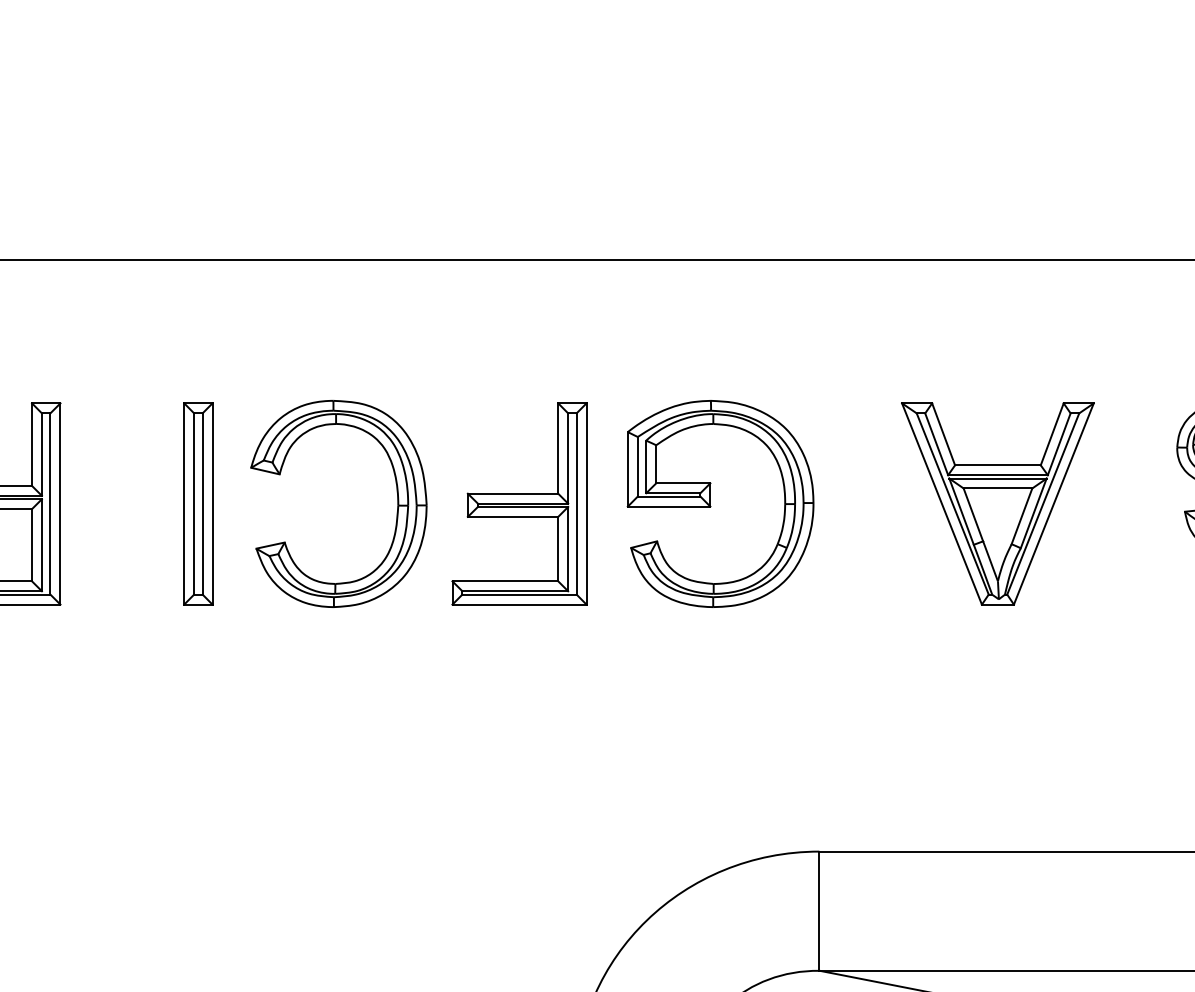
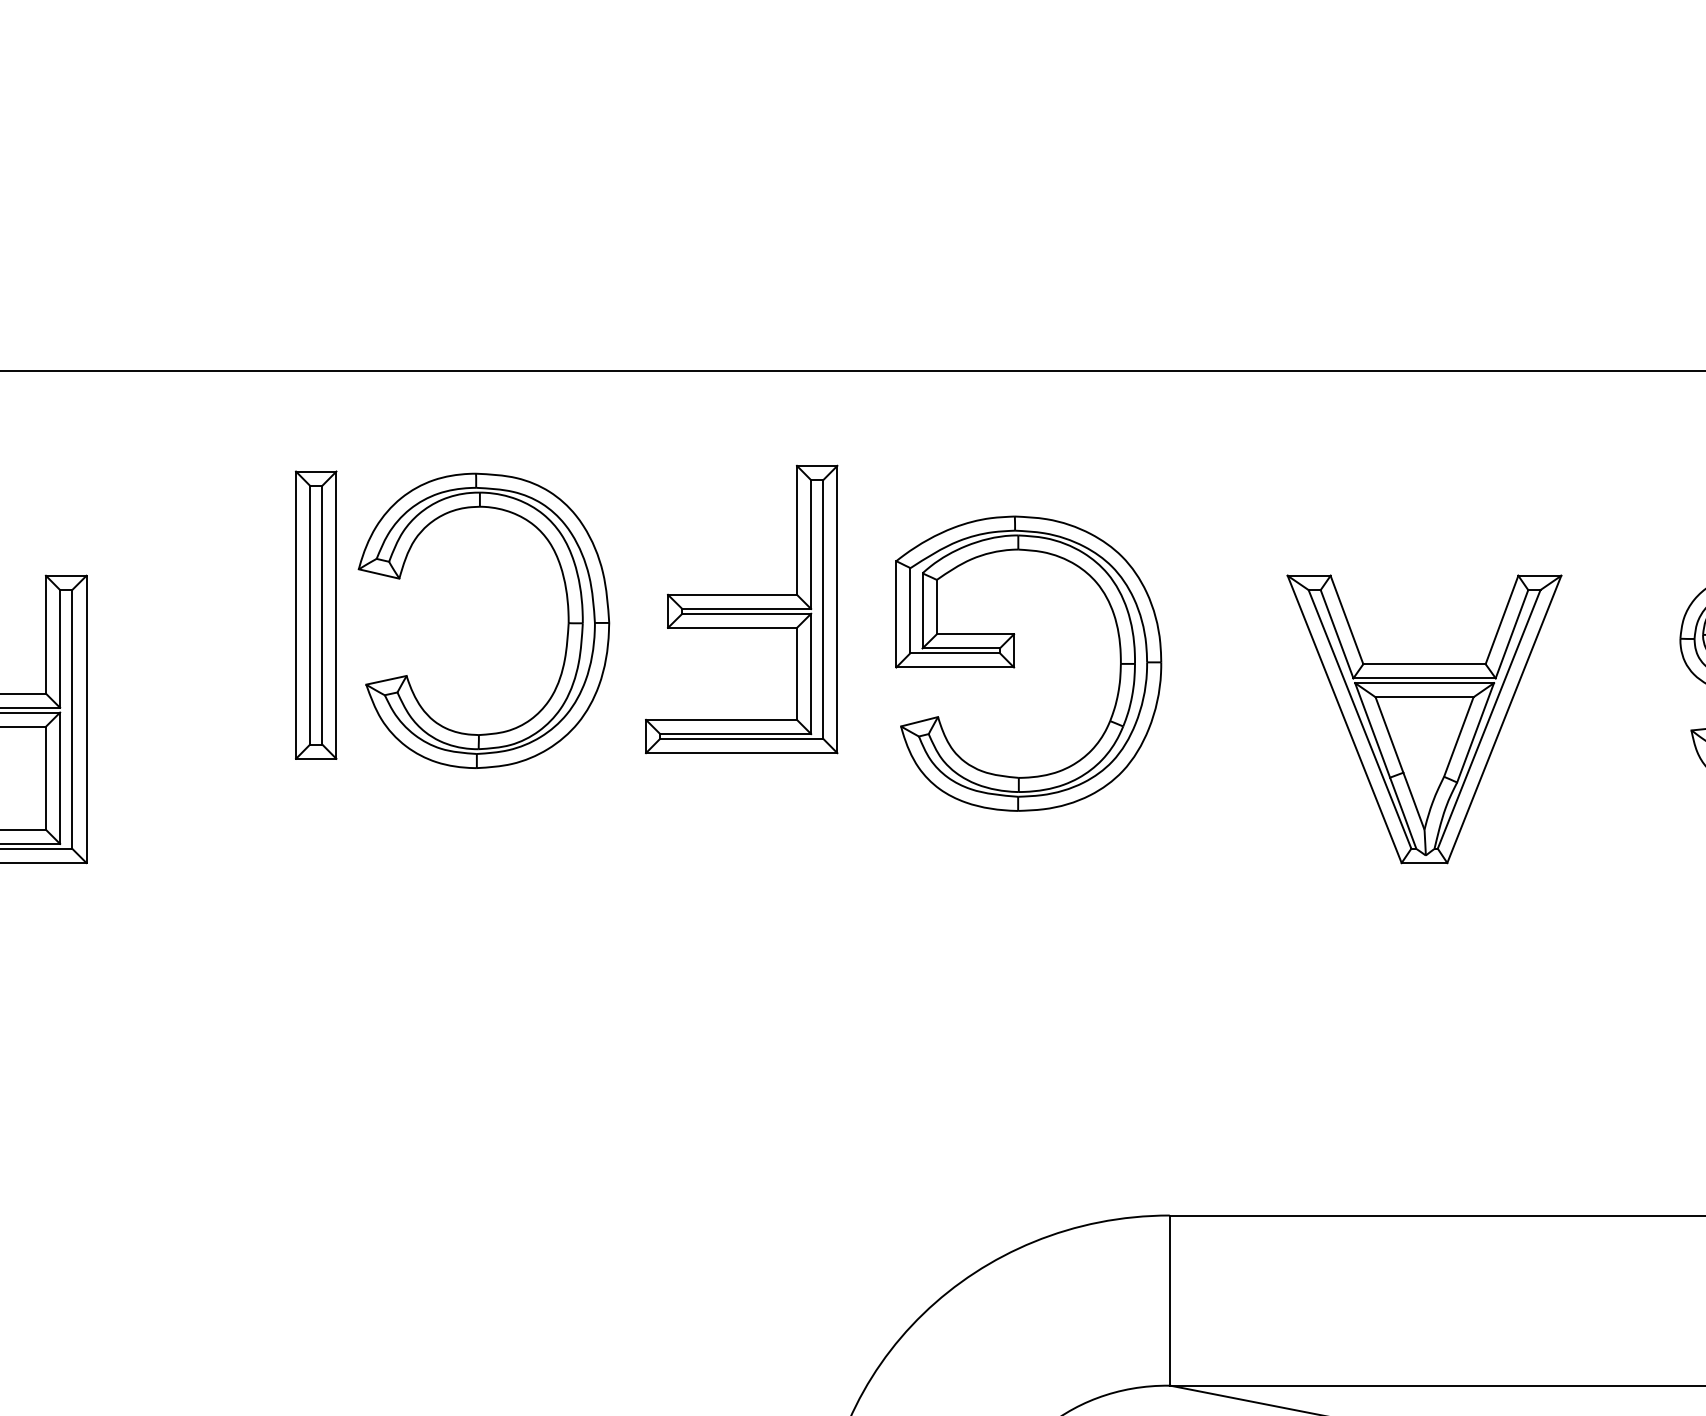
part: (198, 503) -> (316, 614), moved
part: (519, 503) -> (741, 608), moved
part: (711, 506) -> (1015, 667), moved
part: (396, 512) -> (566, 633), moved

